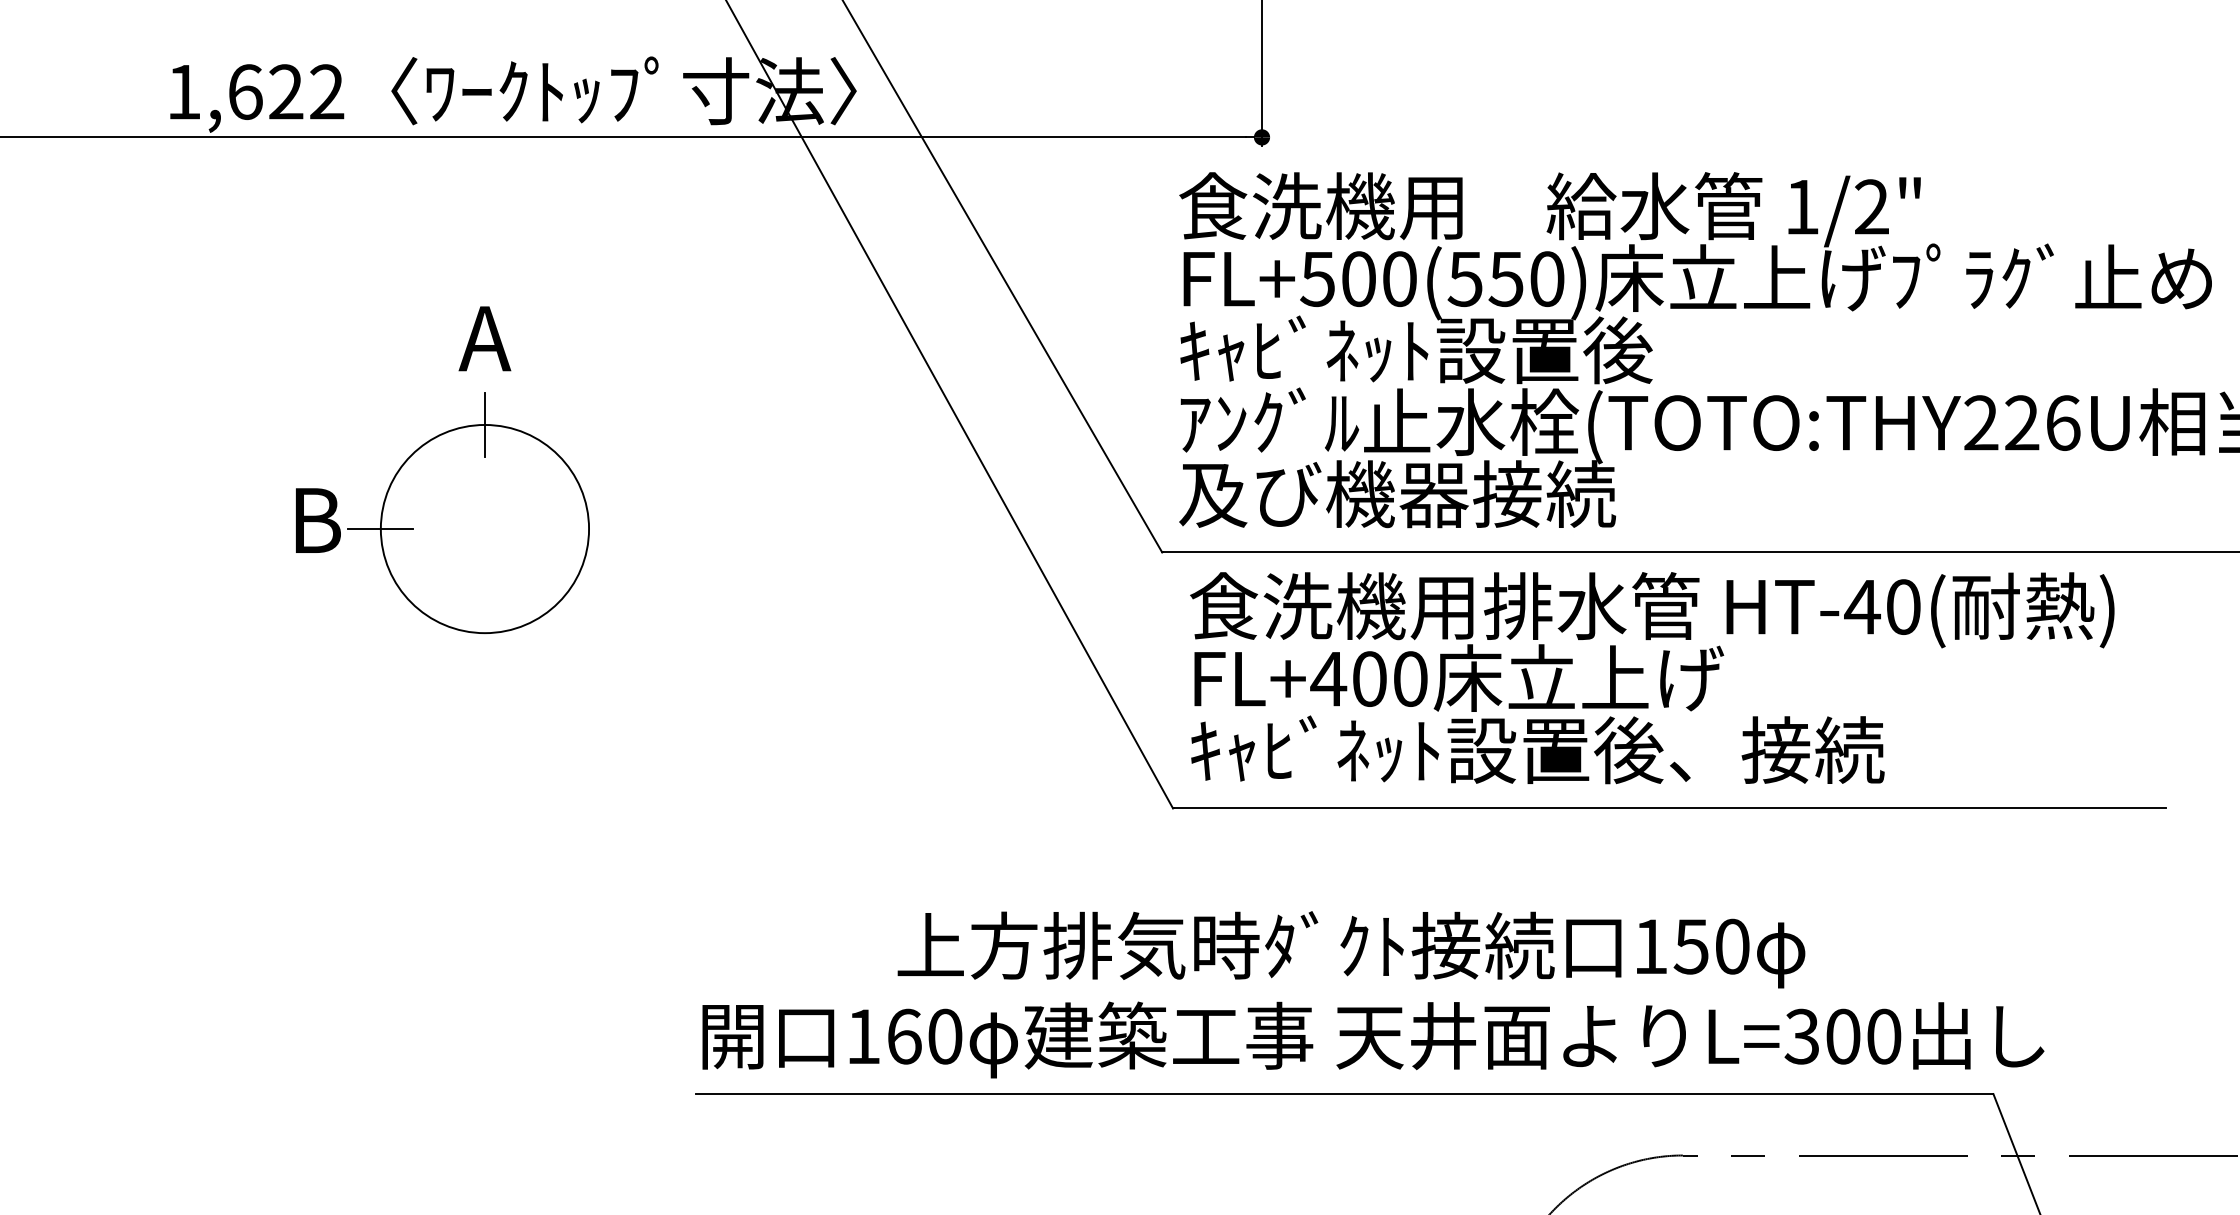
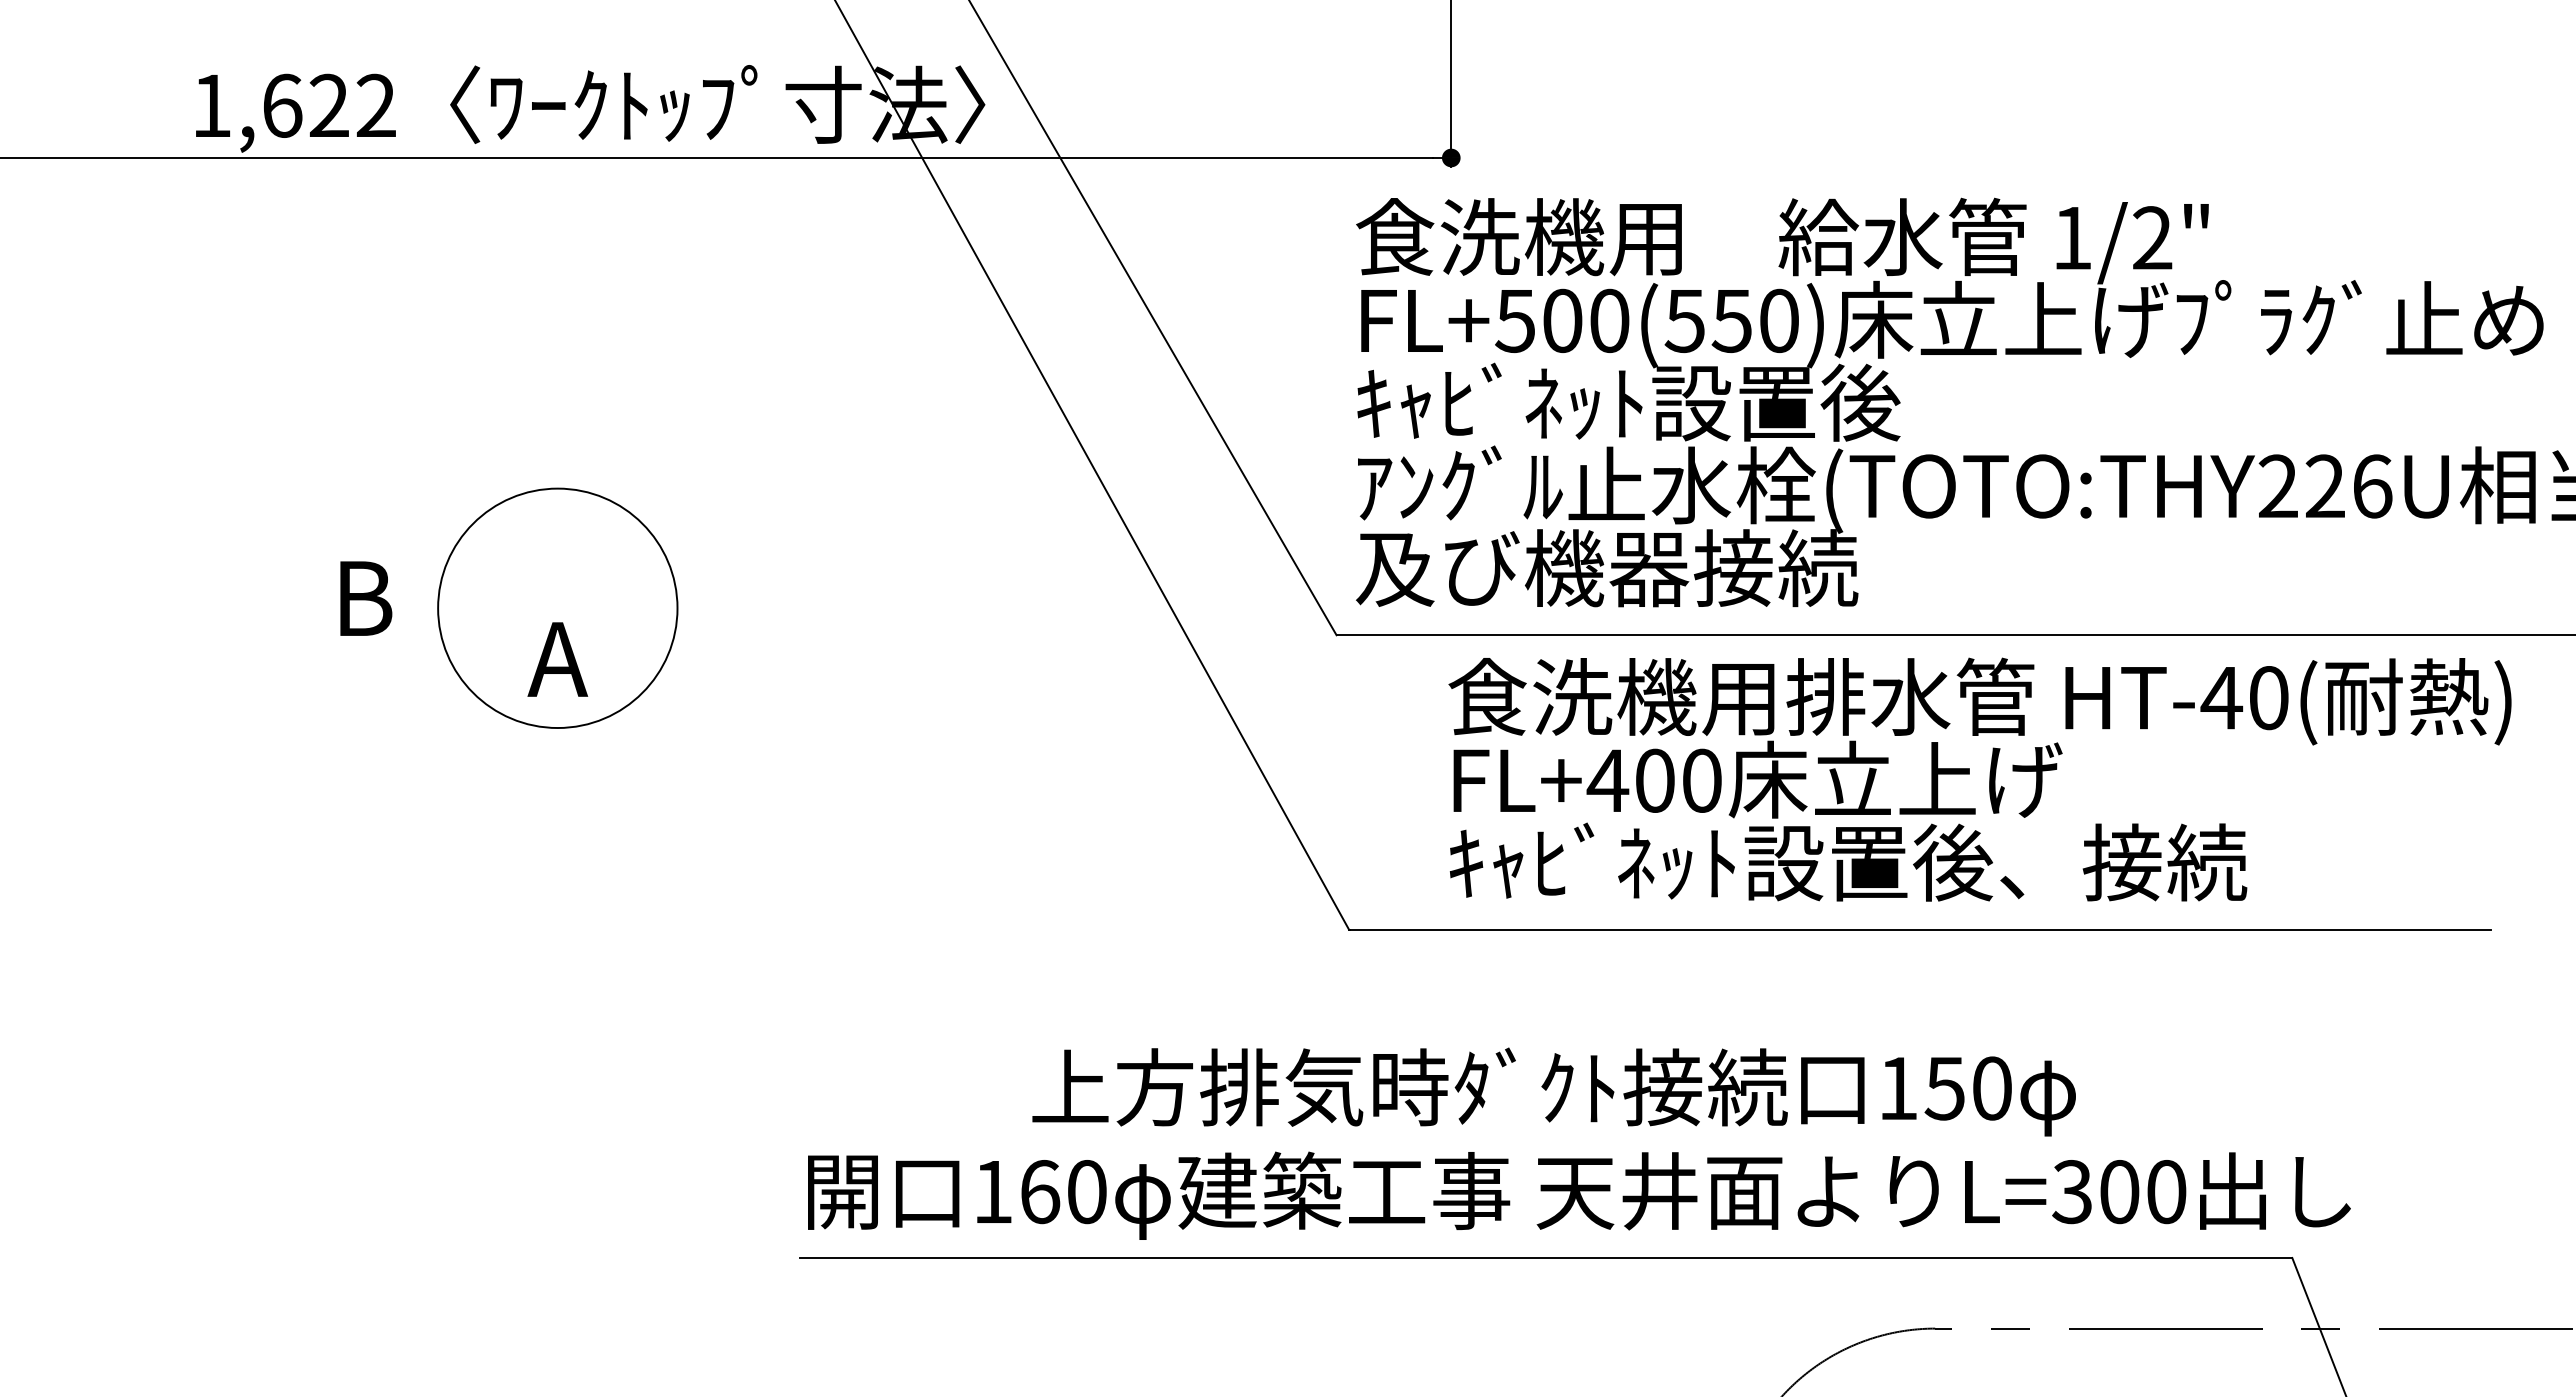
text: (484, 338) -> (557, 659), moved
line: (484, 424) -> (557, 488), removed
line: (380, 529) -> (437, 608), removed
text: (1651, 677) -> (1979, 779), moved

